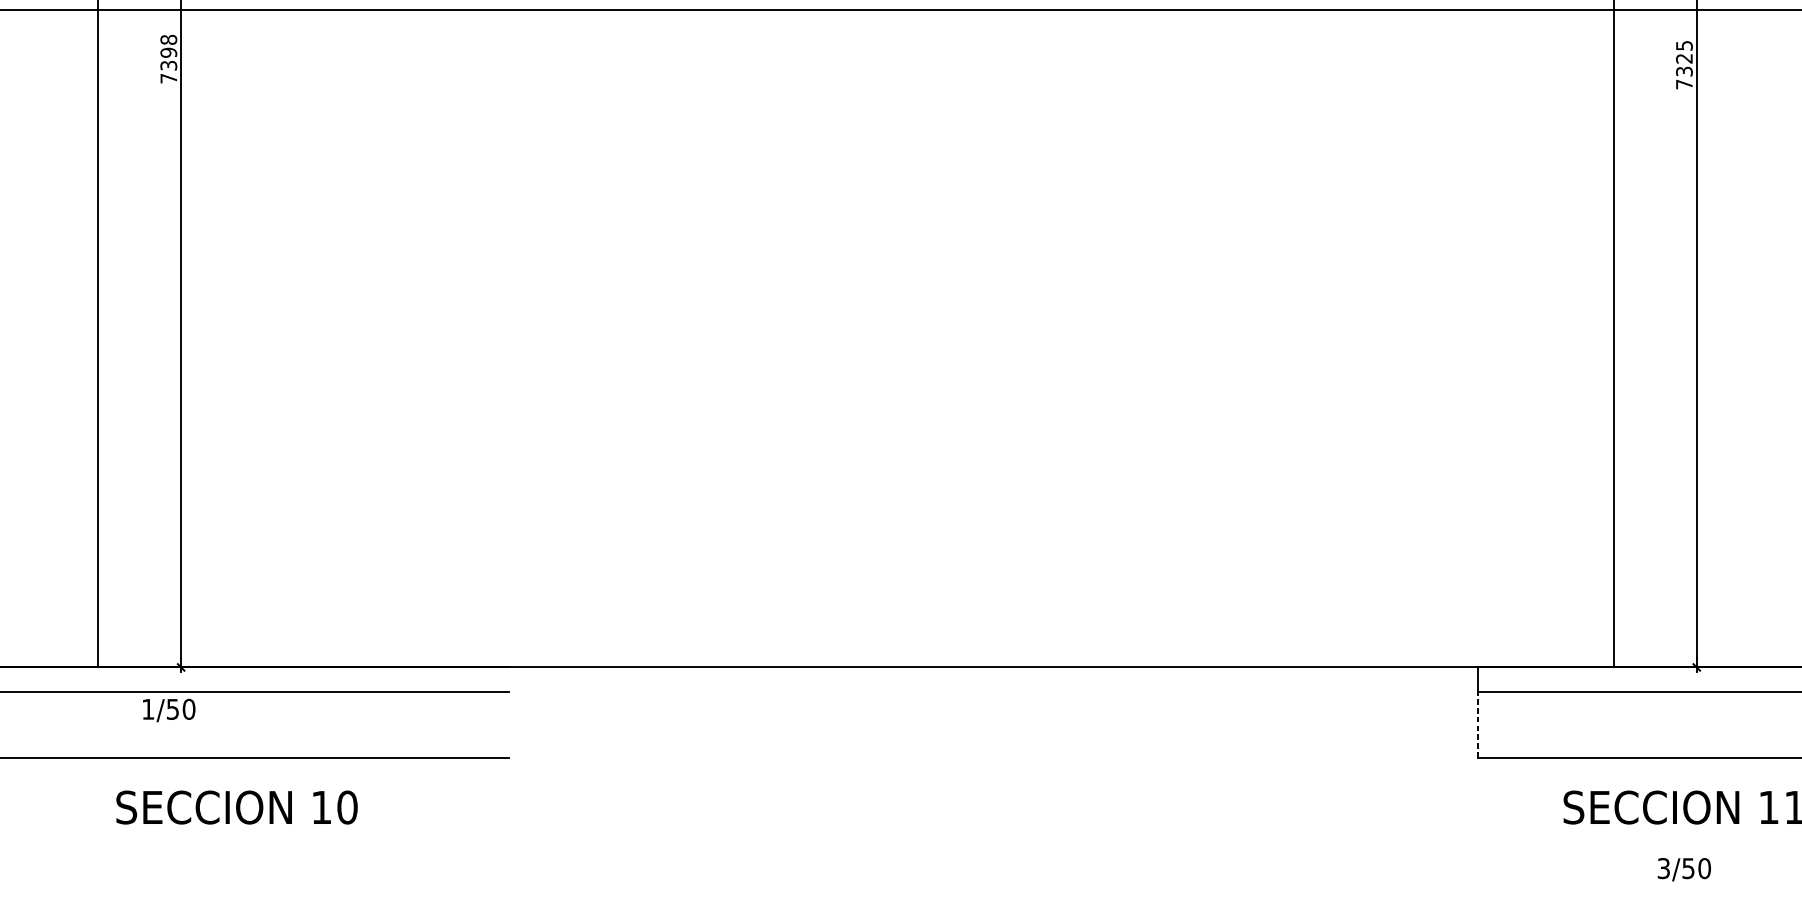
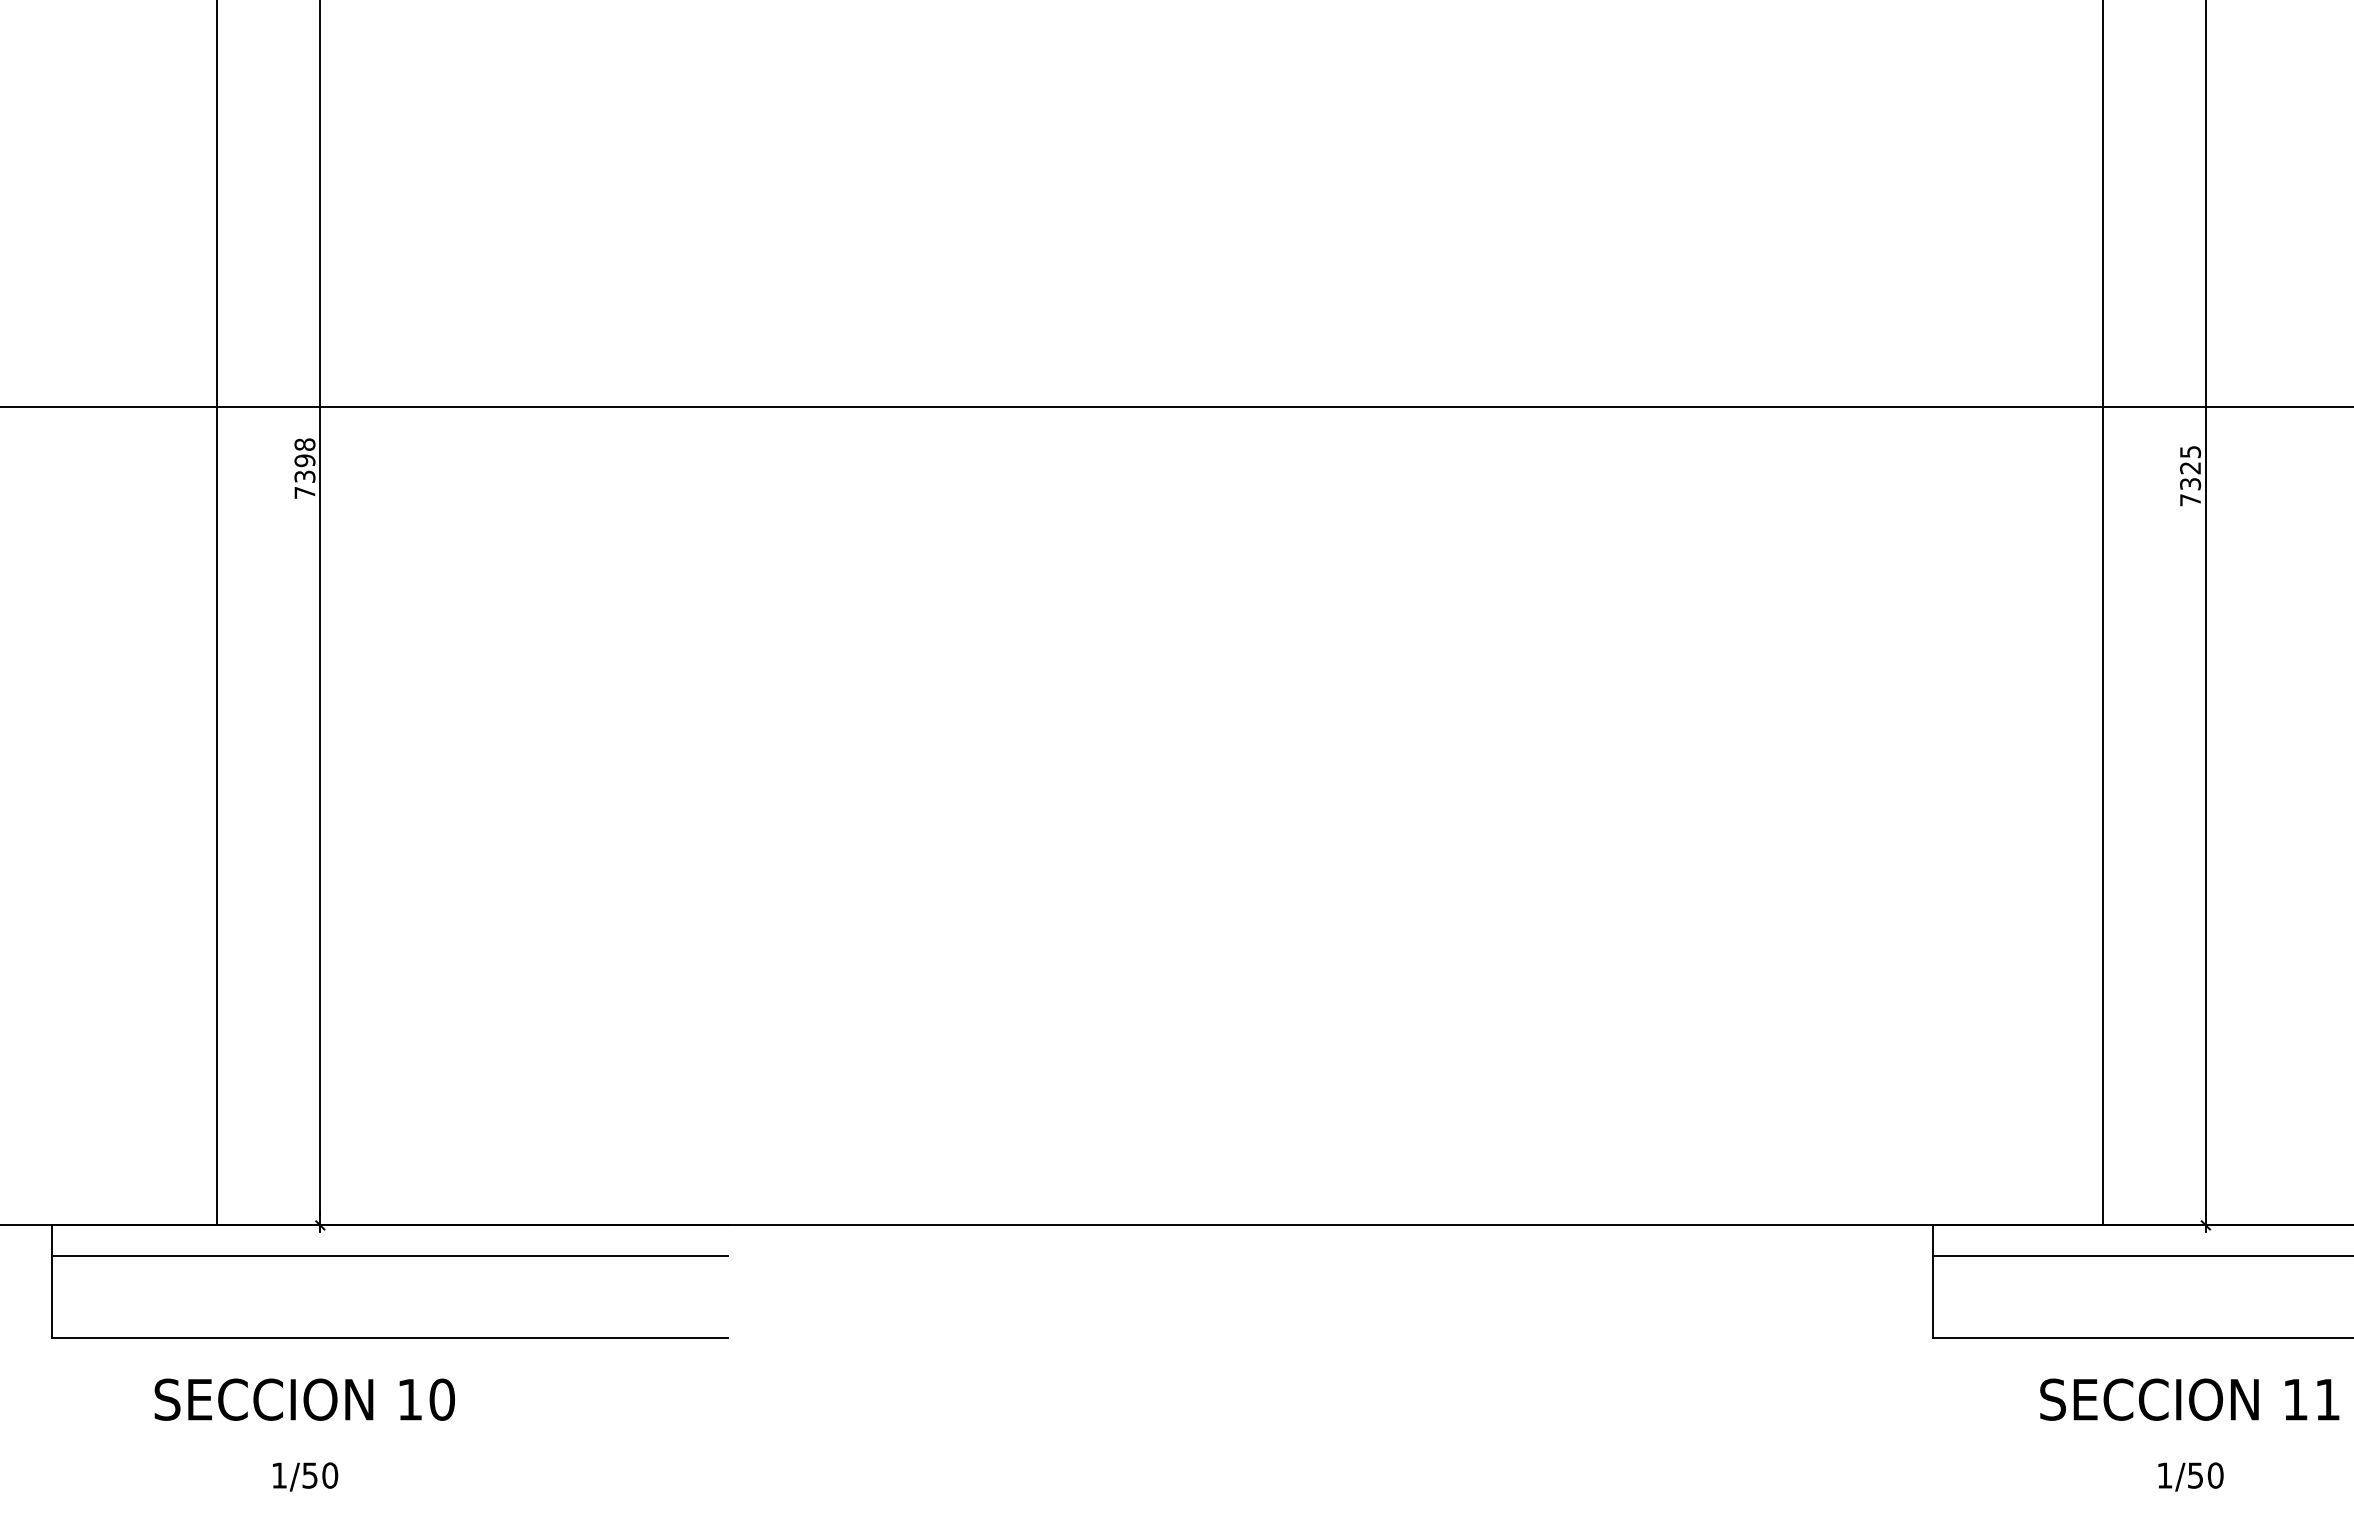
text: (169, 710) -> (305, 1476), moved
line: (1477, 724) -> (1933, 1296), dashed -> solid
text: (236, 807) -> (304, 1399), moved
text: (1663, 868) -> (2164, 1475), 3/50 -> 1/50

